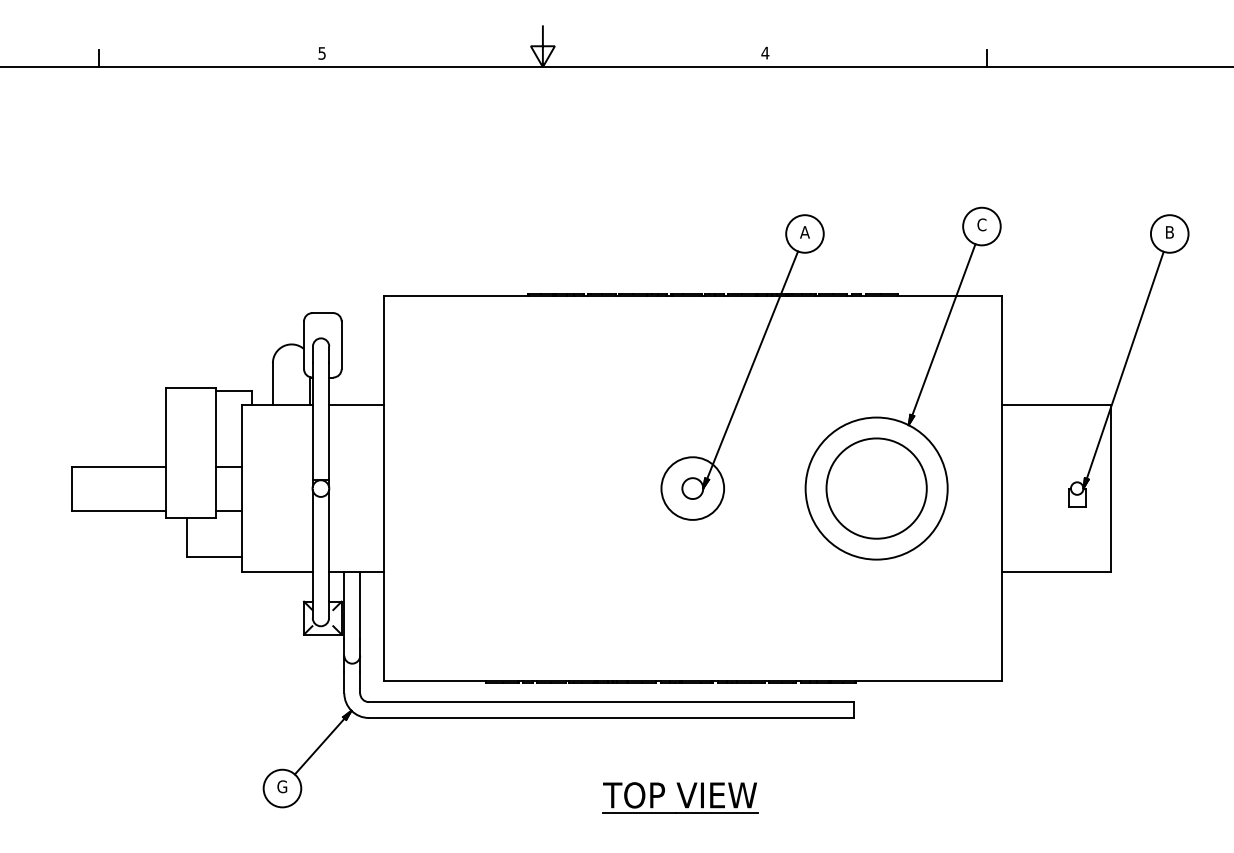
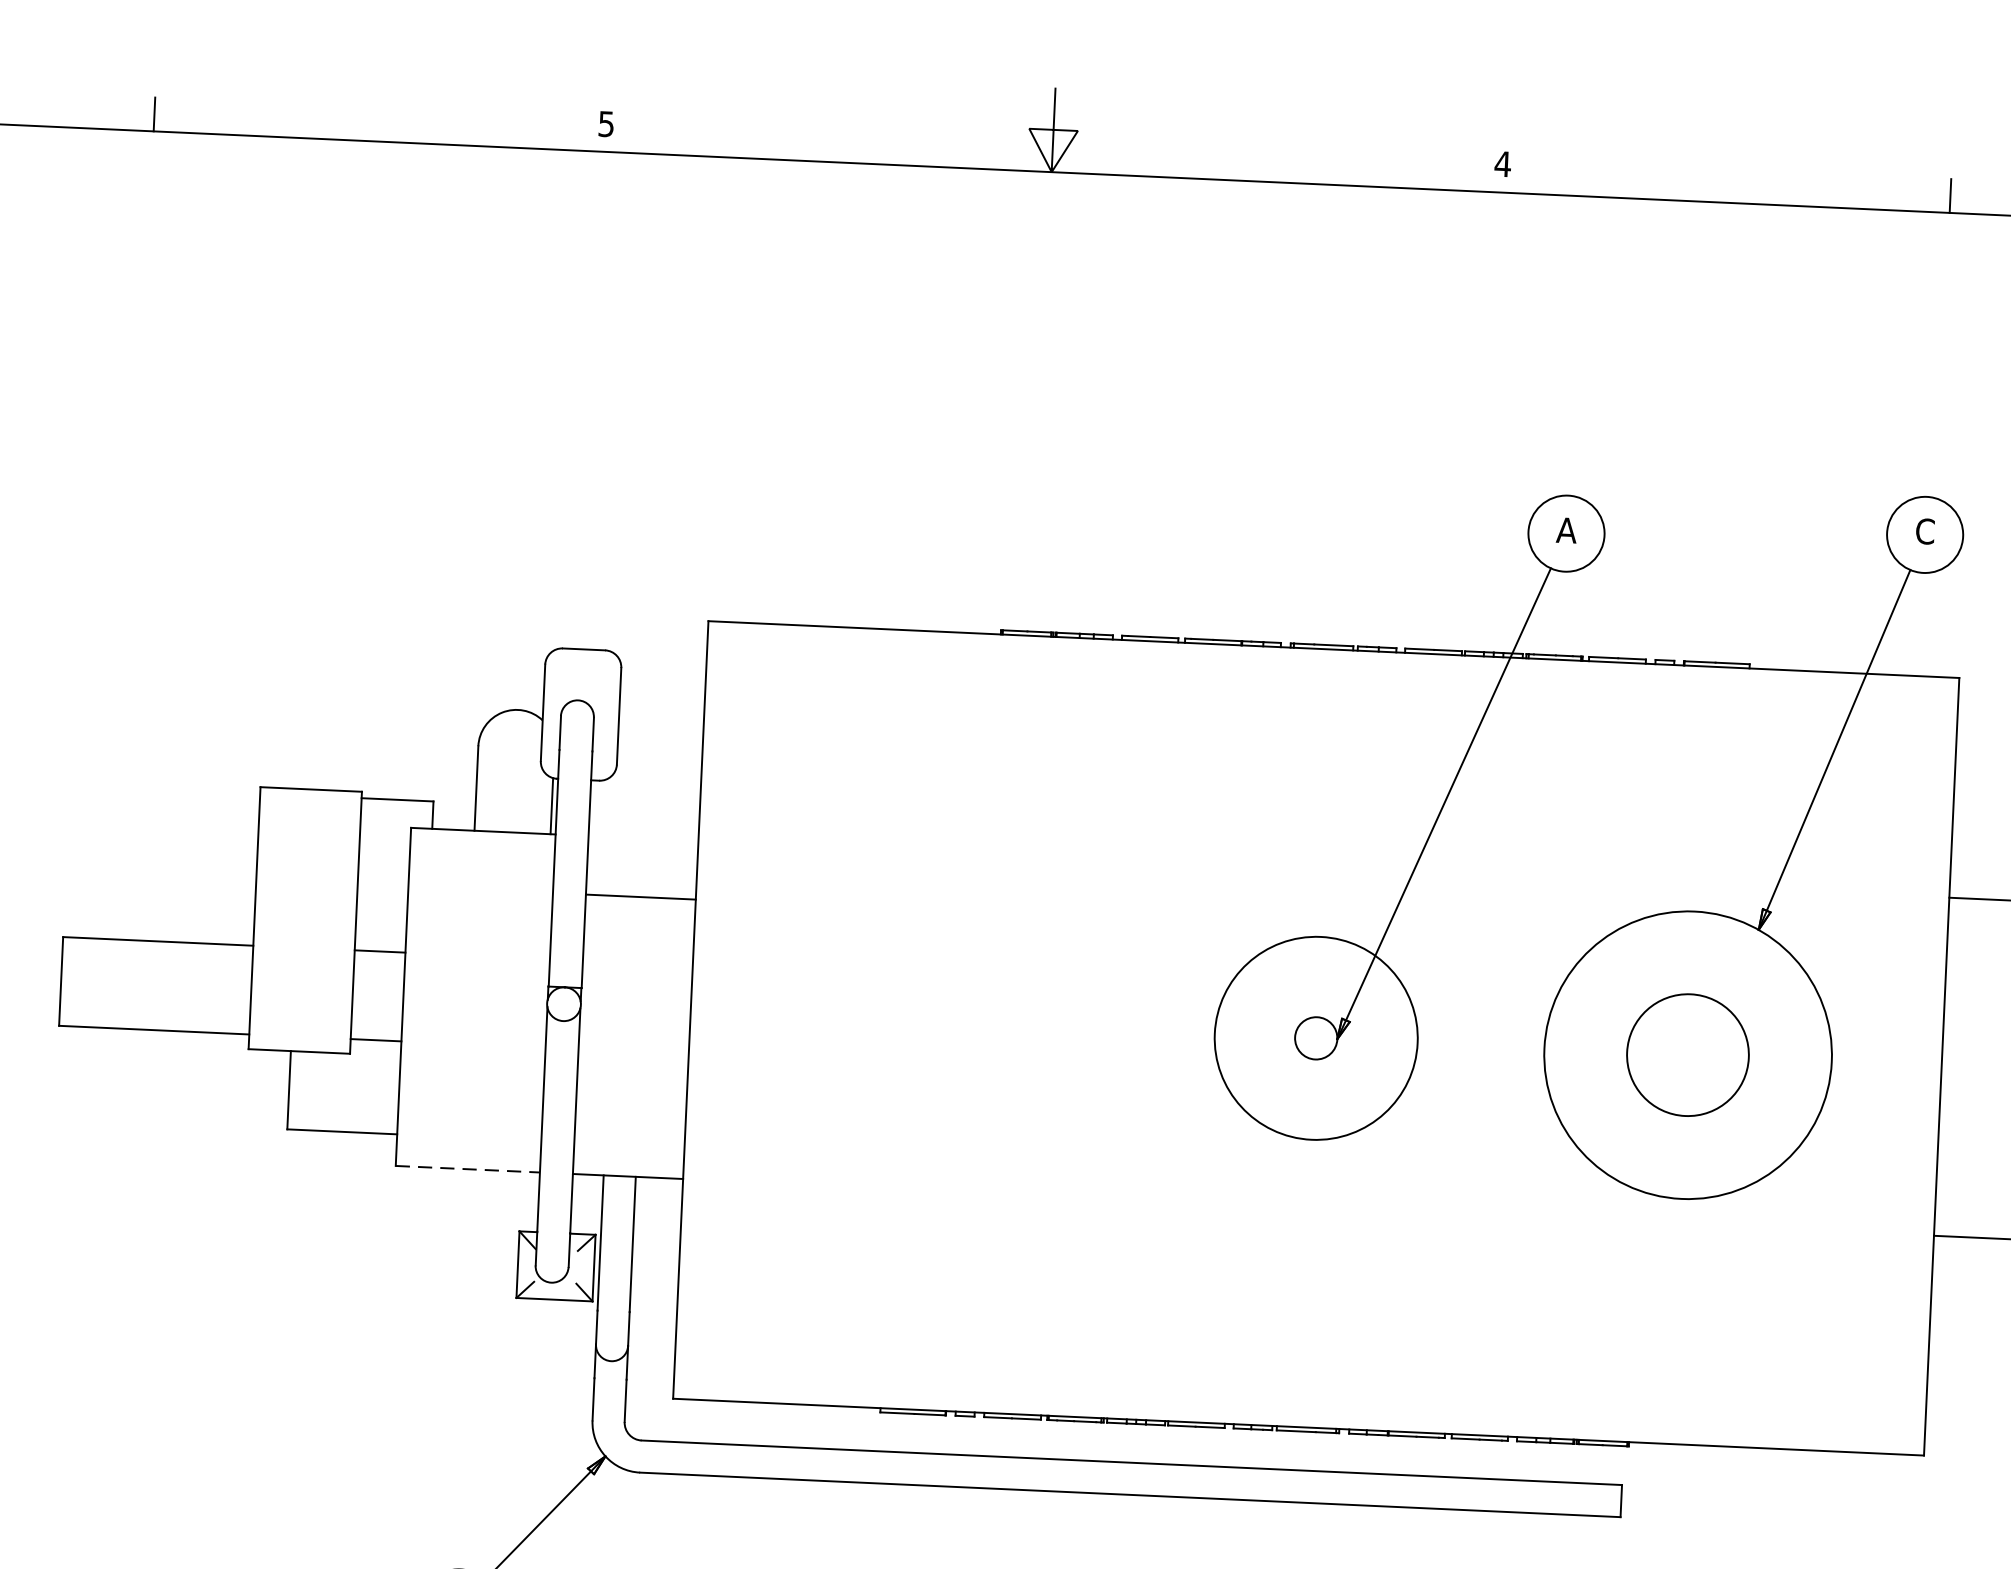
line: (356, 405) -> (640, 898), moved
circle: (692, 488) -> (1315, 1038), size x1.6
circle: (876, 488) -> (1687, 1055), size x0.6
line: (277, 572) -> (468, 1169), solid -> dashed

